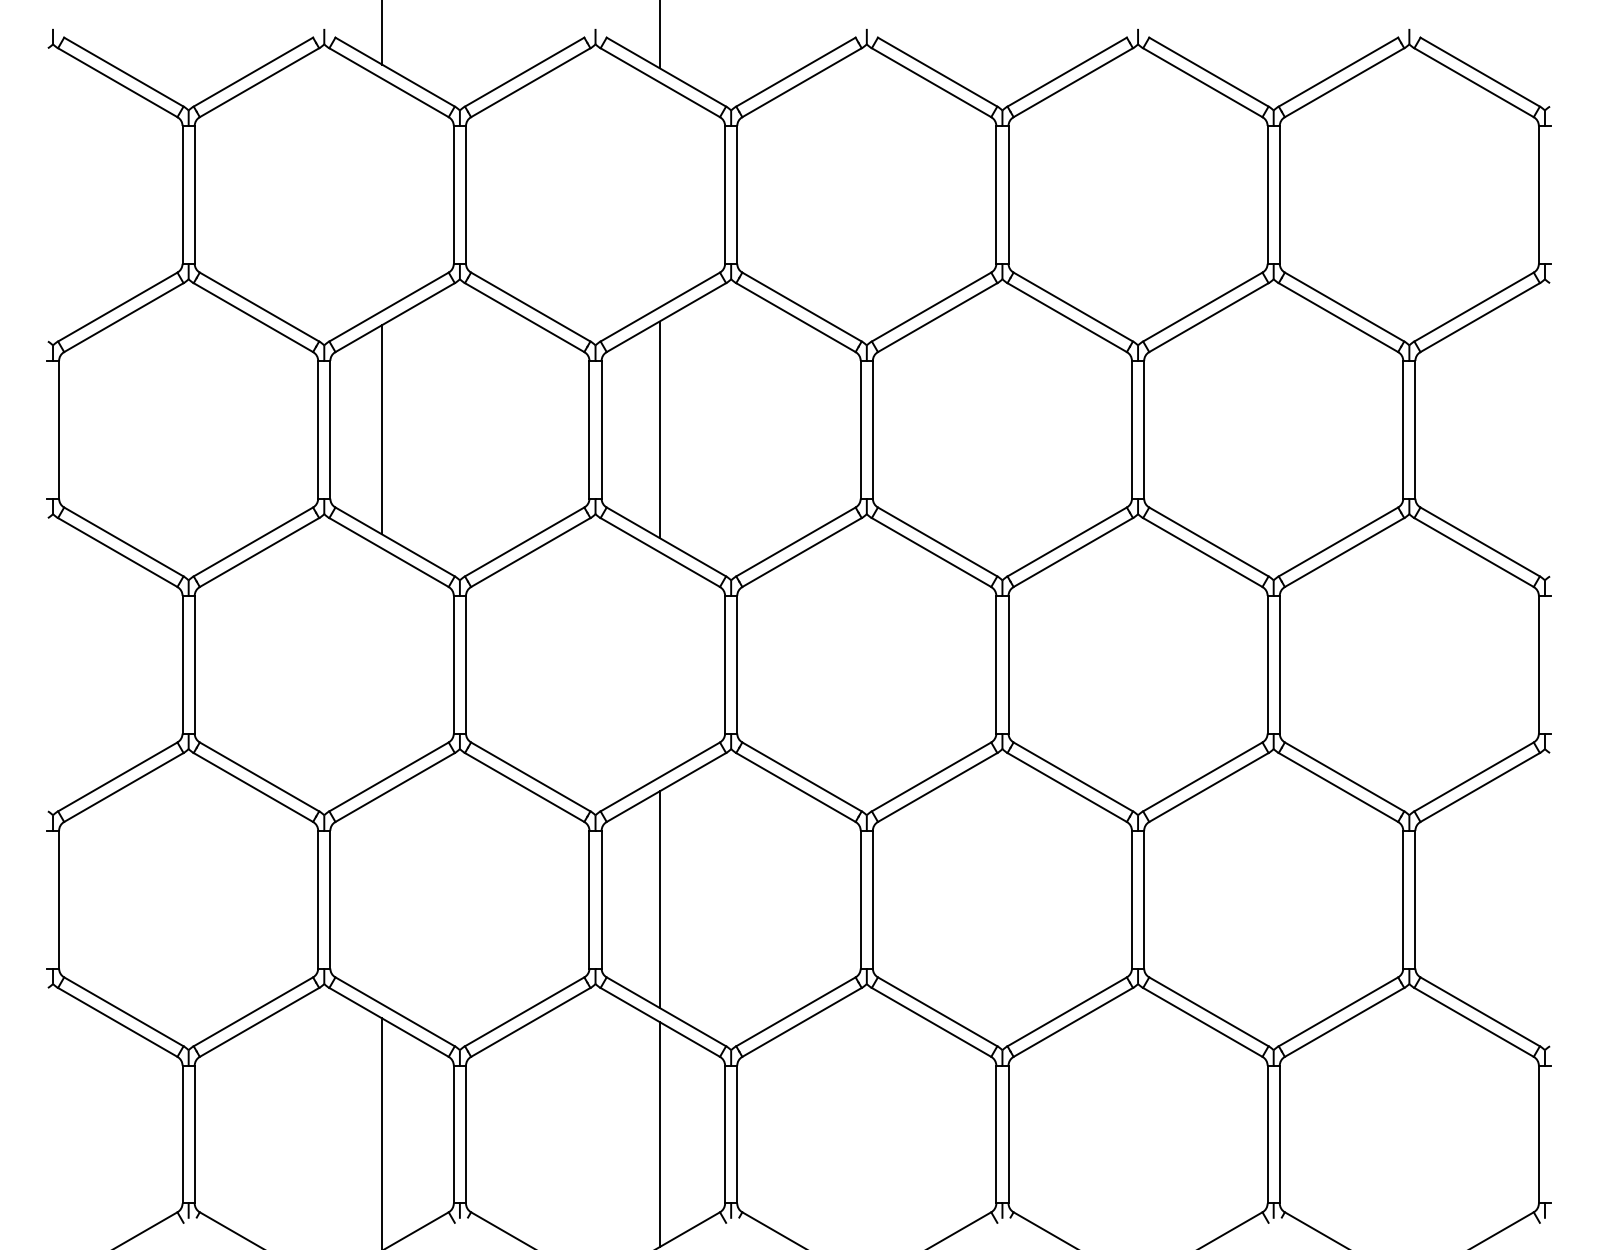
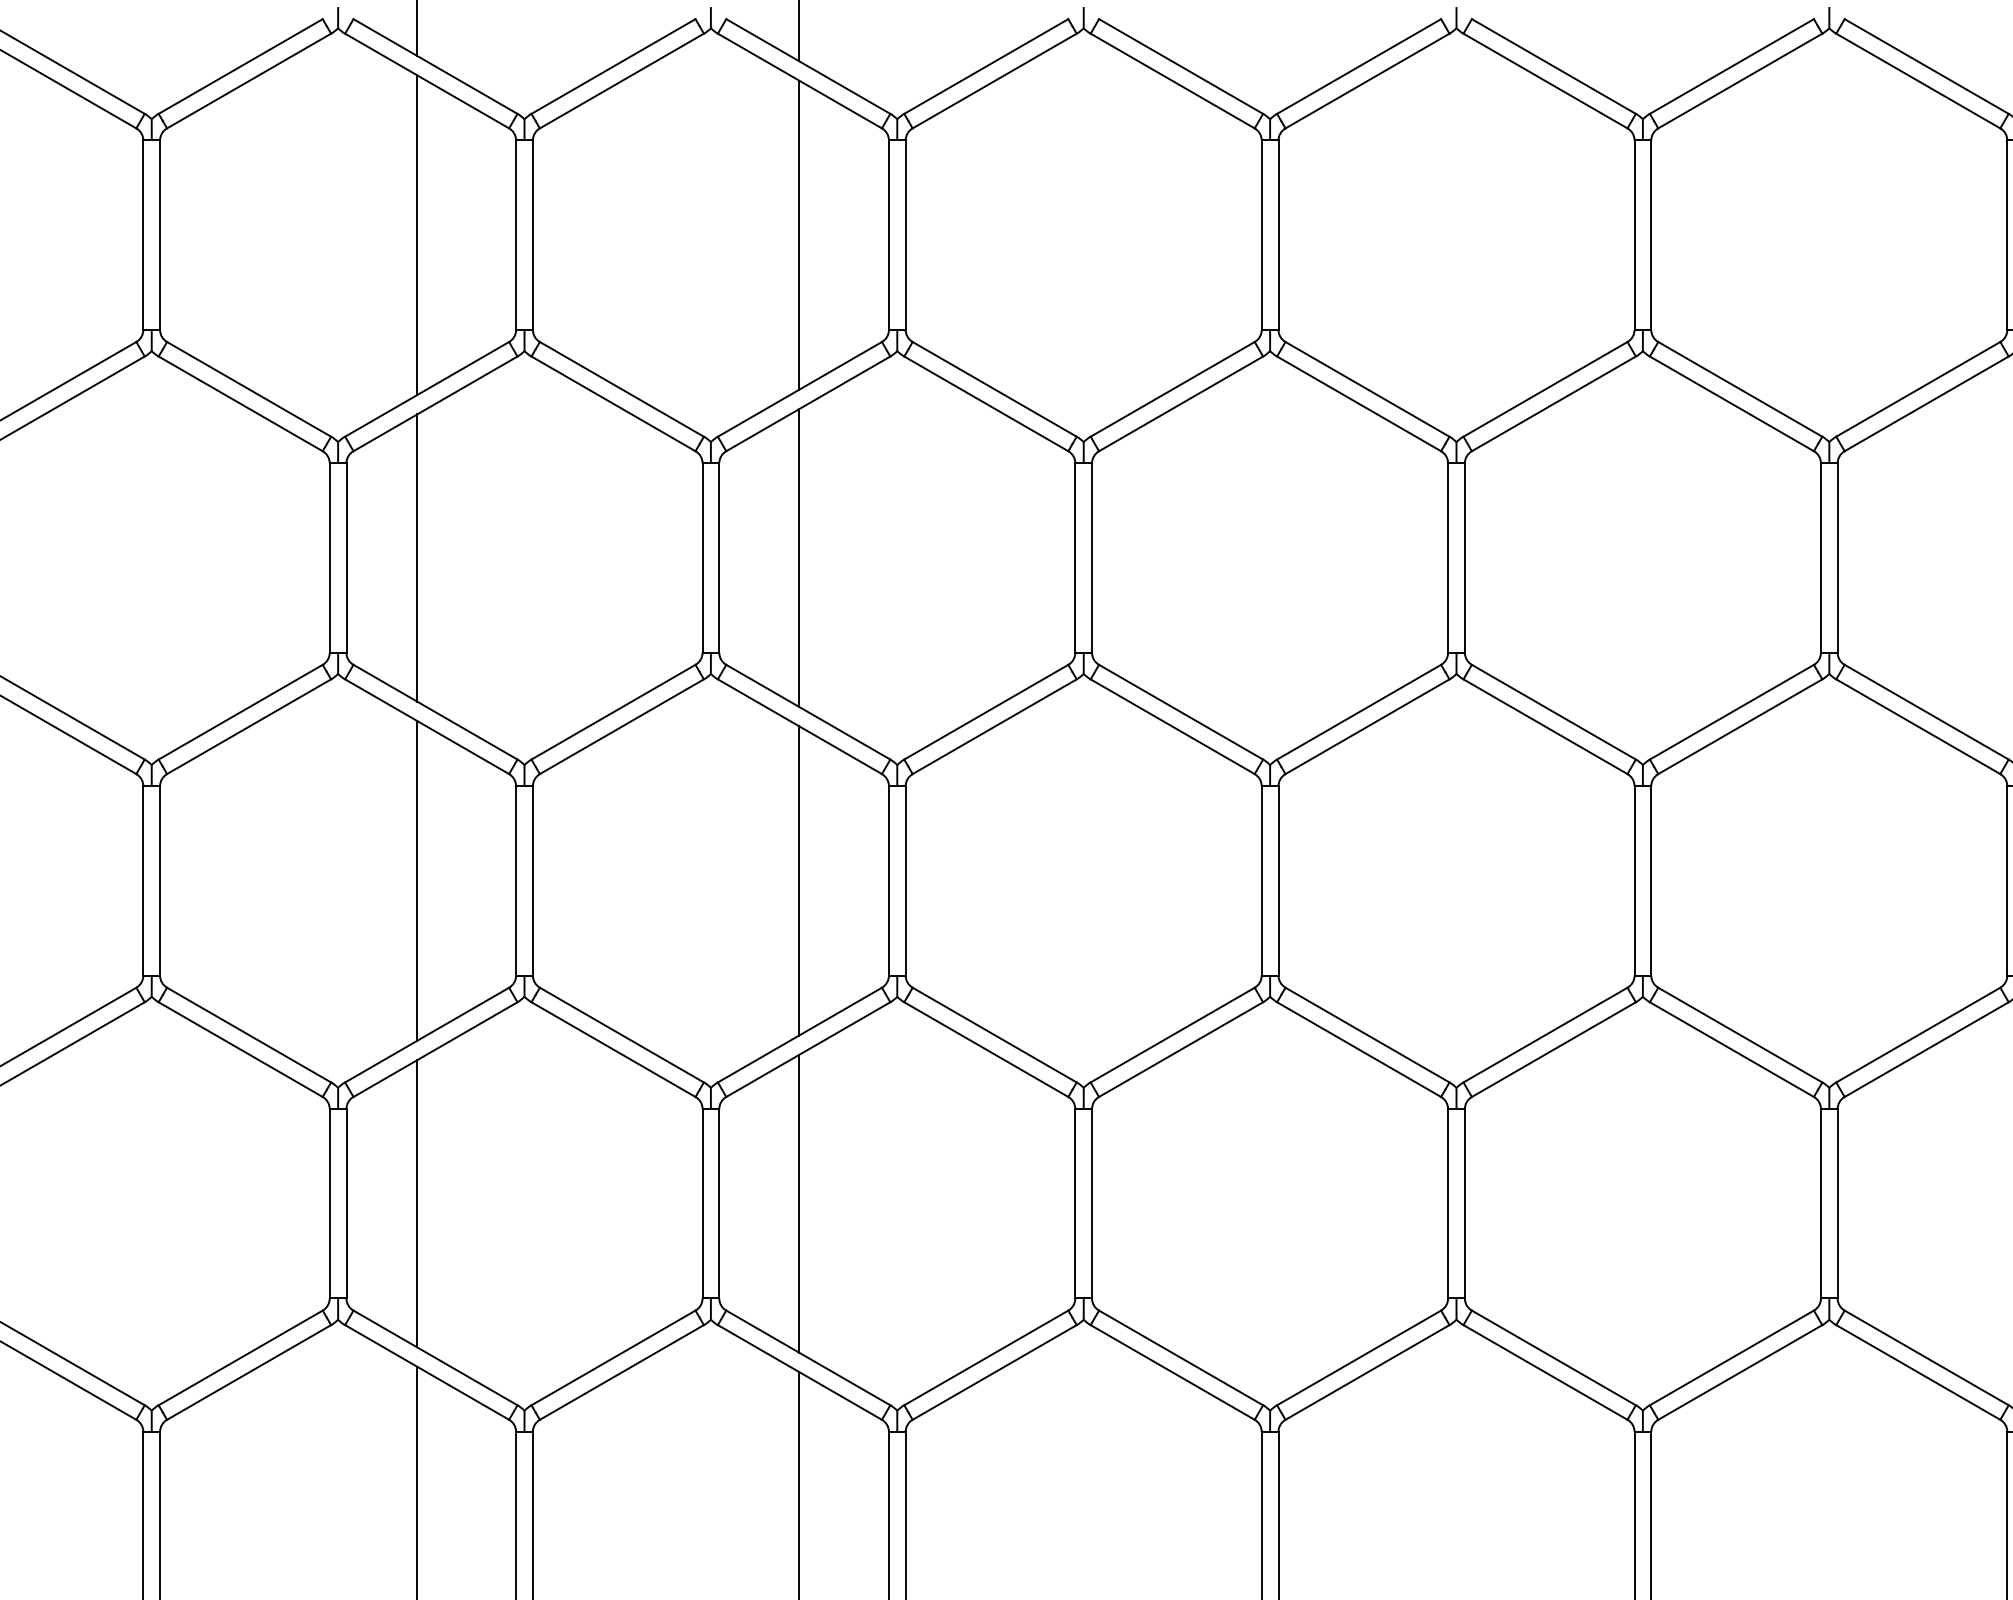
line: (381, 194) -> (416, 234), added
line: (659, 194) -> (798, 234), added
line: (381, 664) -> (416, 880), added
line: (659, 664) -> (798, 880), added
line: (381, 899) -> (416, 1203), added

